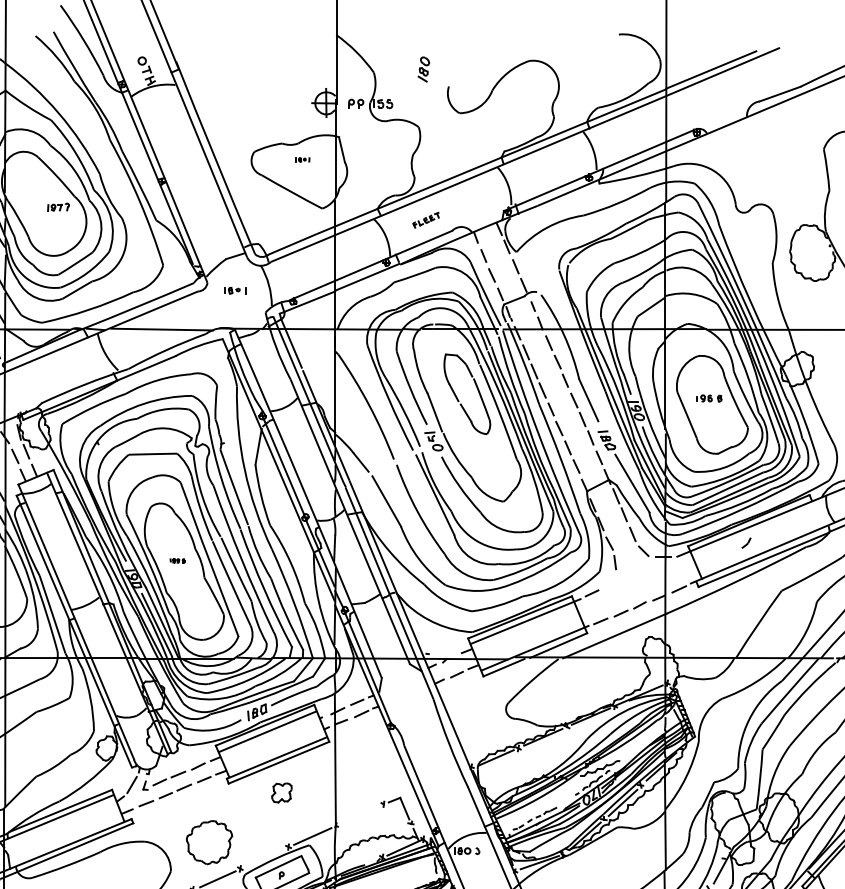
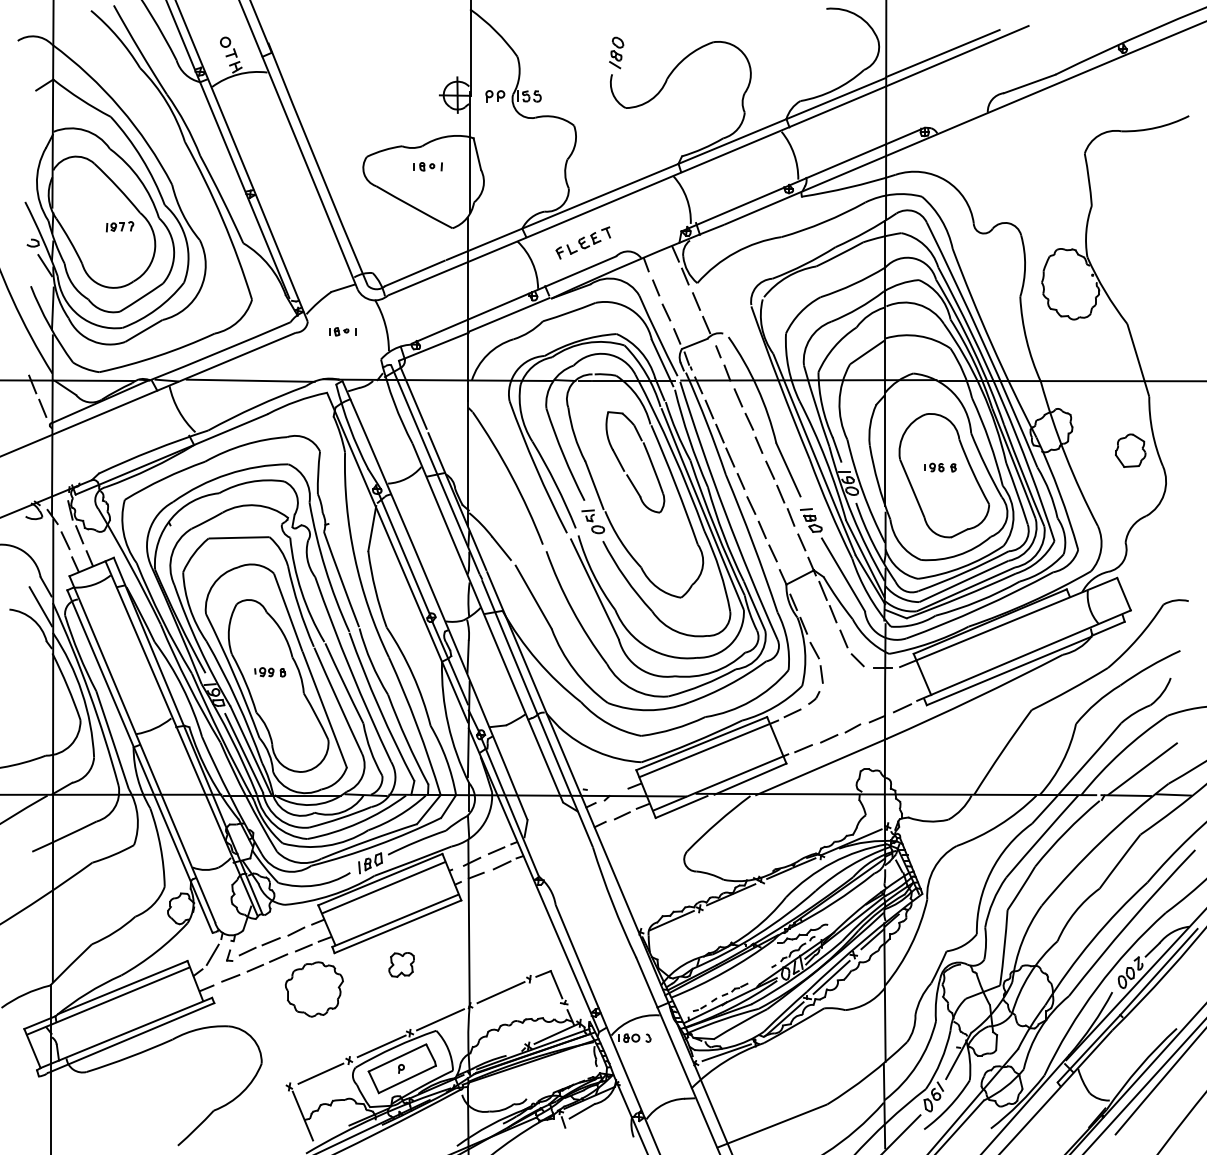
part: (423, 69) -> (616, 52), moved
part: (302, 159) -> (427, 166), size x1.67
part: (426, 219) -> (583, 242), size x1.67
part: (746, 542) -> (814, 697), moved
part: (177, 561) -> (270, 672), size x1.67
line: (360, 814) -> (500, 992), added
part: (208, 842) -> (313, 989), moved
line: (265, 857) -> (381, 1046), added

